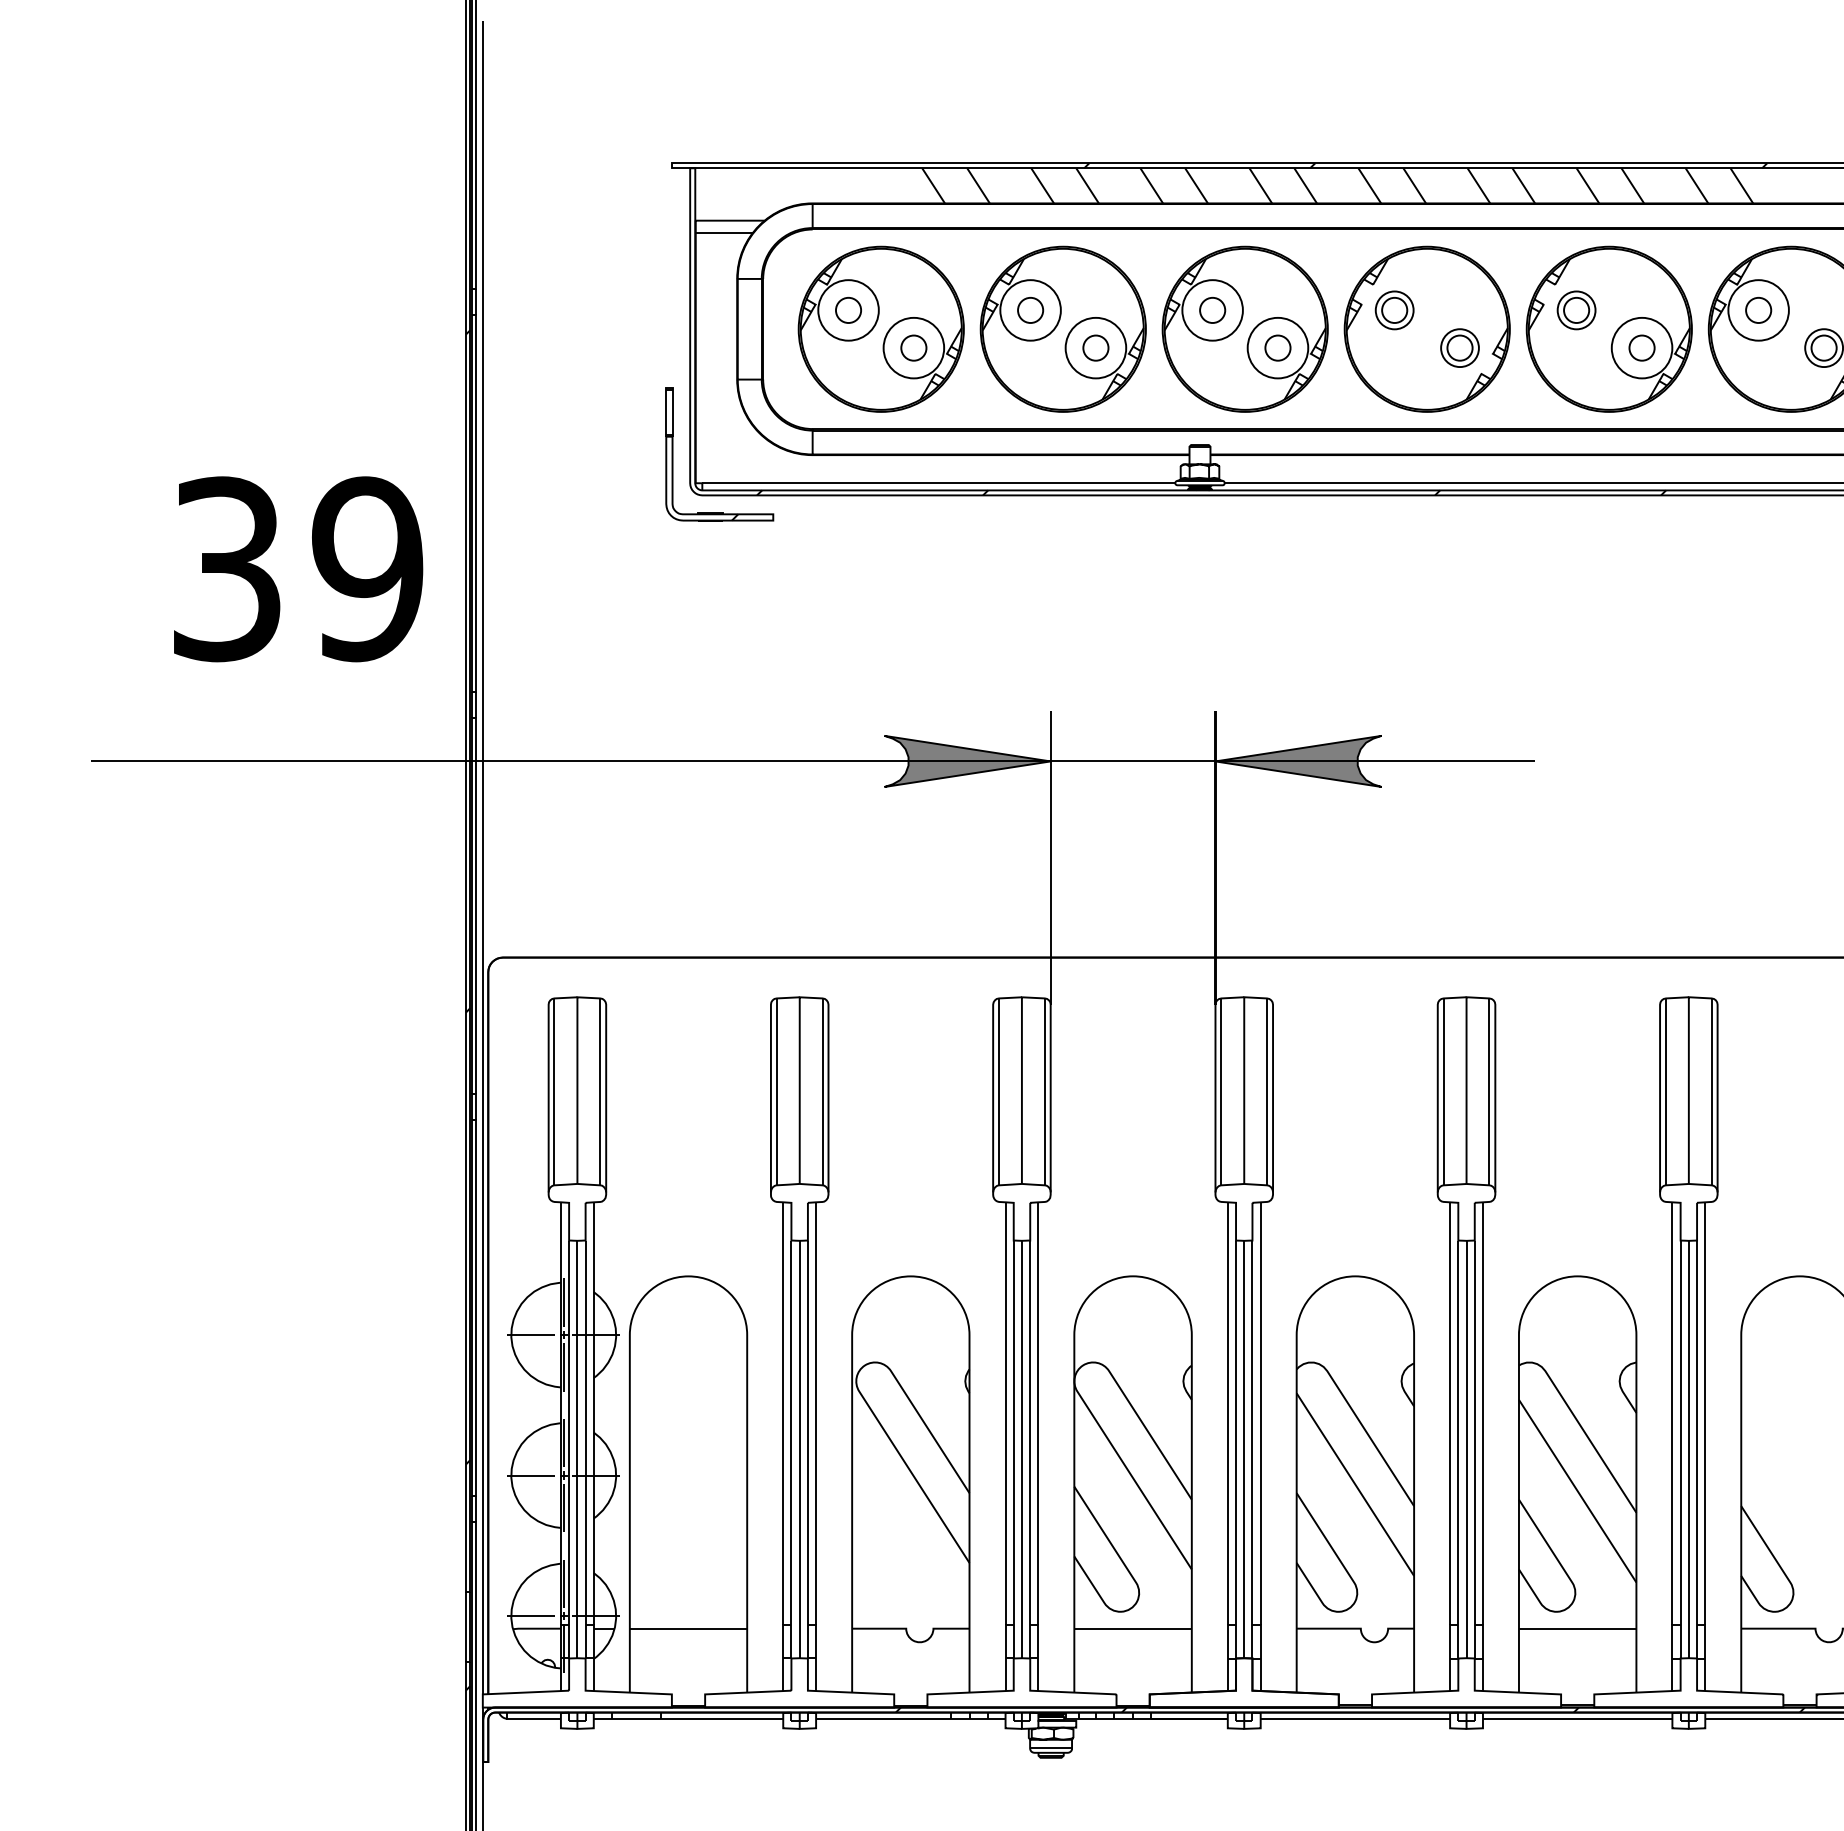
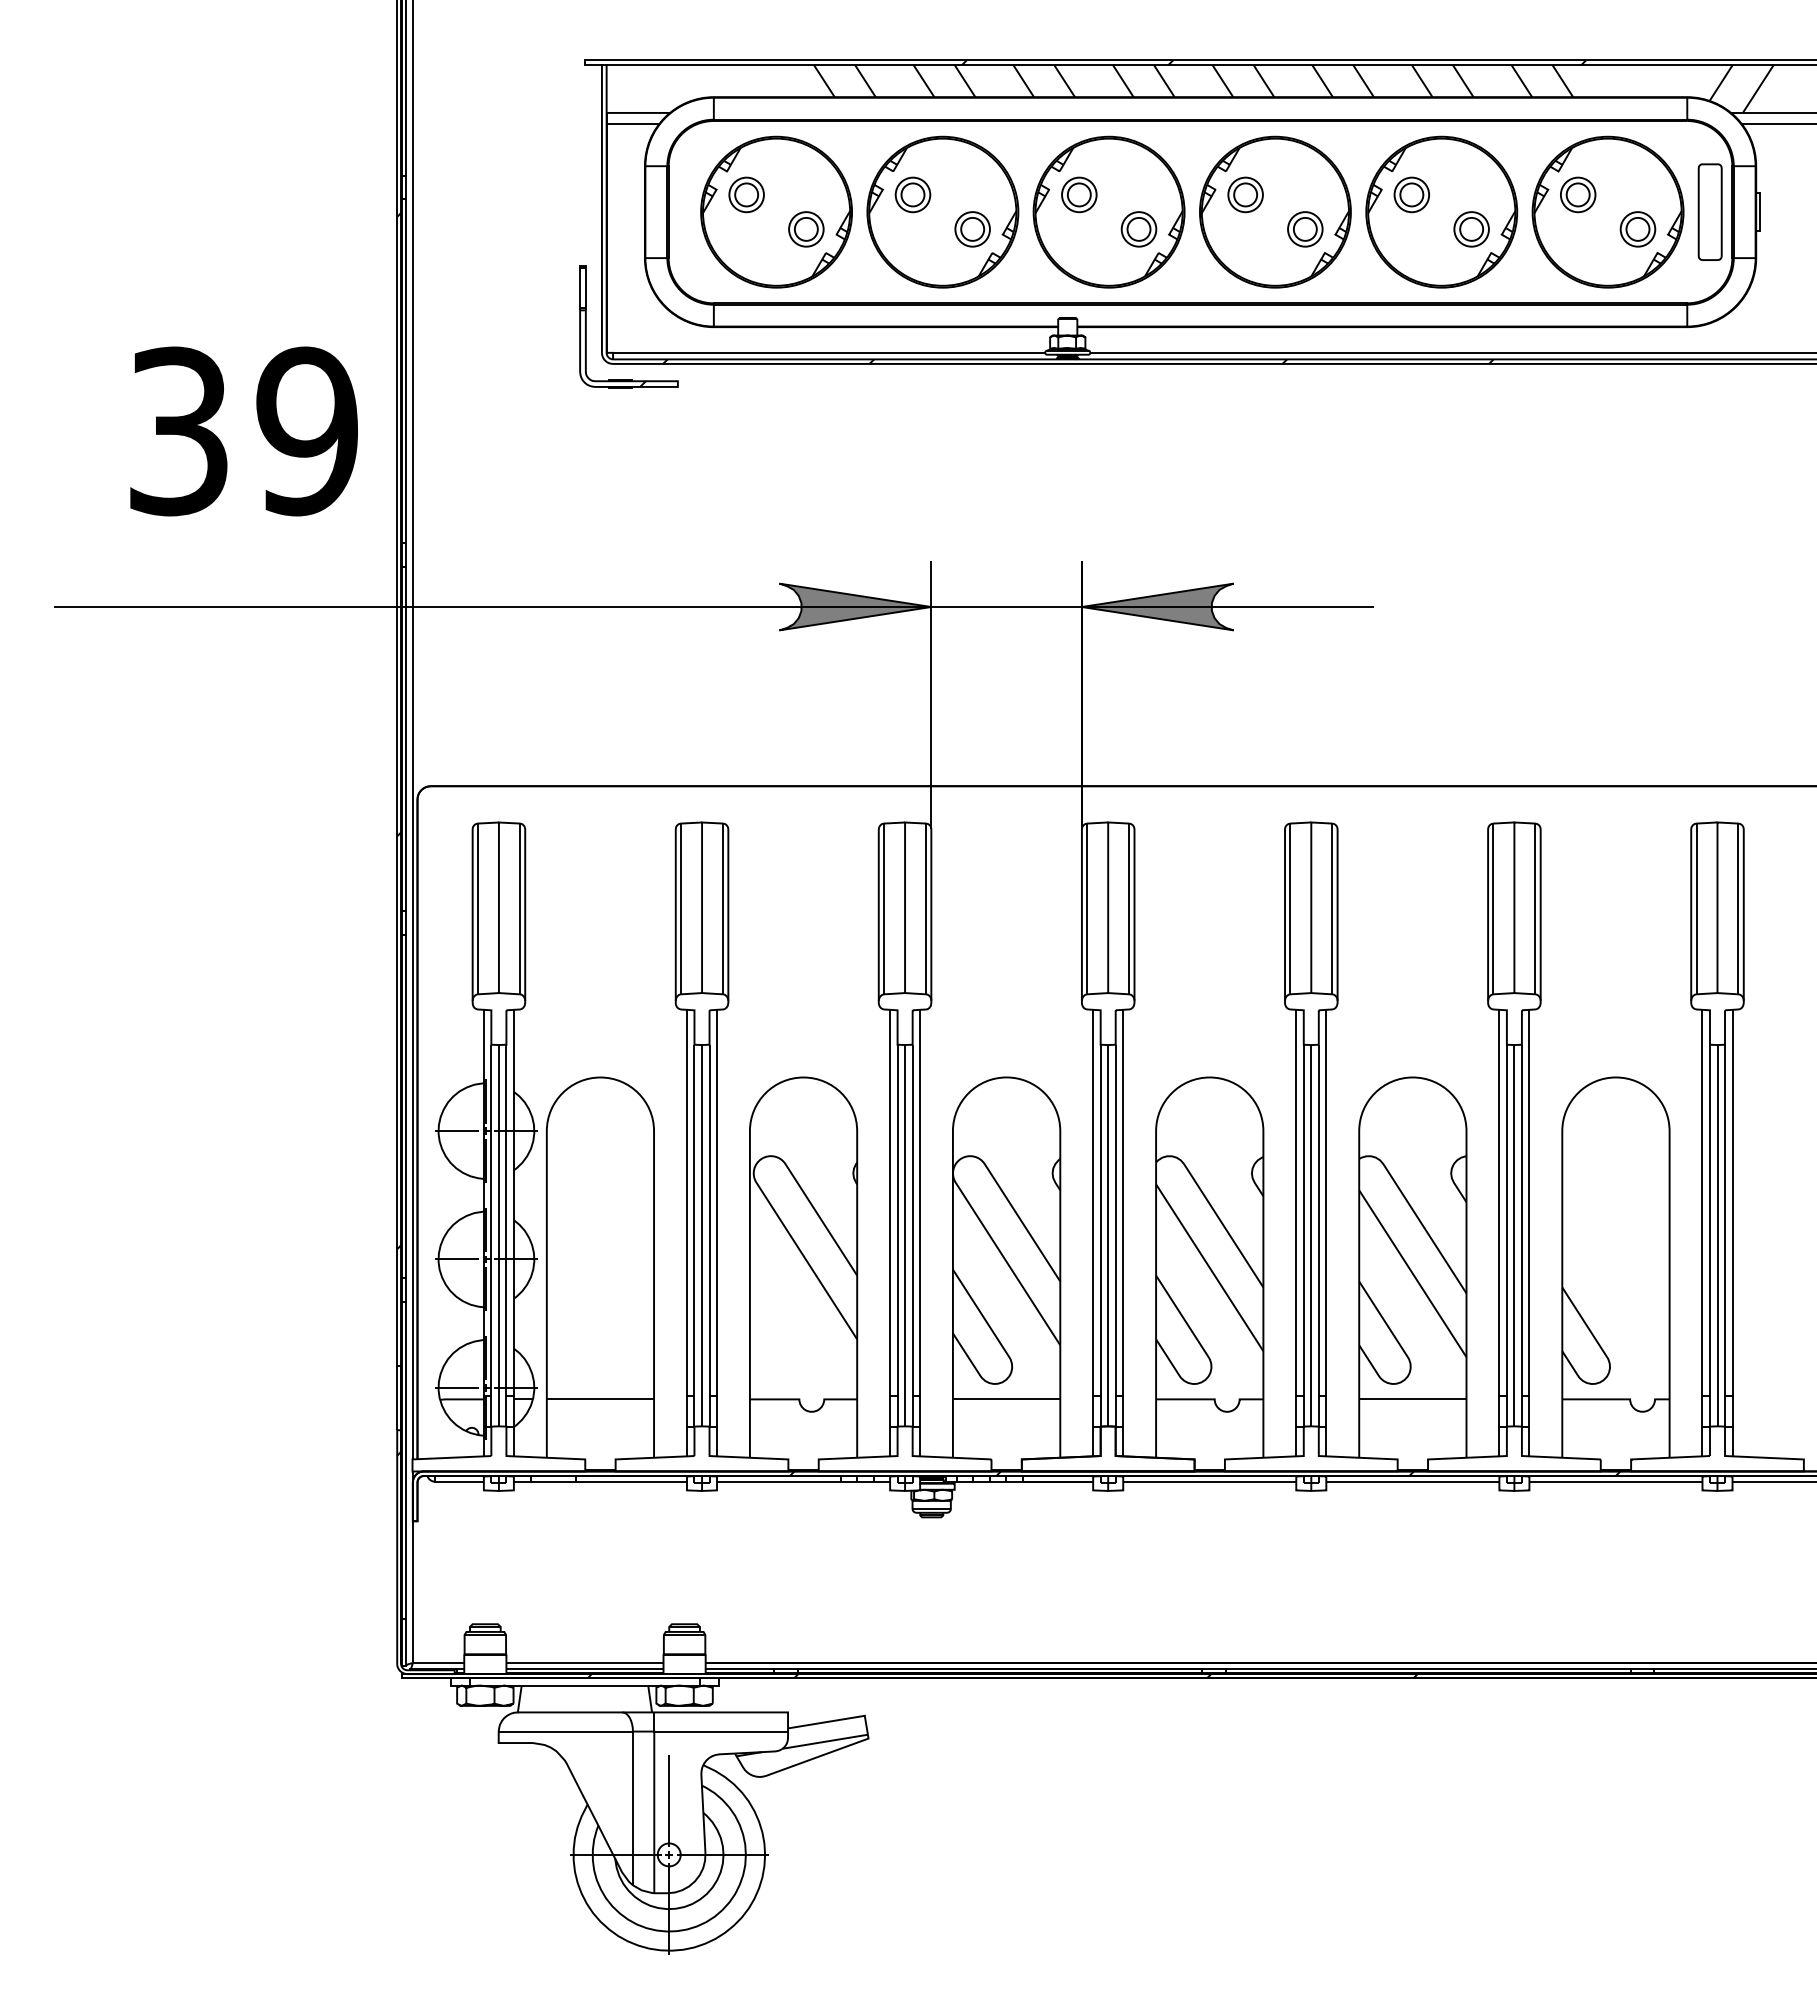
circle: (848, 309) -> (746, 194), size x0.62
circle: (1030, 309) -> (912, 194), size x0.62
circle: (1212, 309) -> (1079, 194), size x0.62
circle: (1757, 309) -> (1577, 194), size x0.62
circle: (914, 348) -> (806, 229), size x0.62
circle: (1095, 348) -> (972, 229), size x0.62
circle: (1277, 348) -> (1138, 229), size x0.62
circle: (1641, 348) -> (1471, 229), size x0.62

